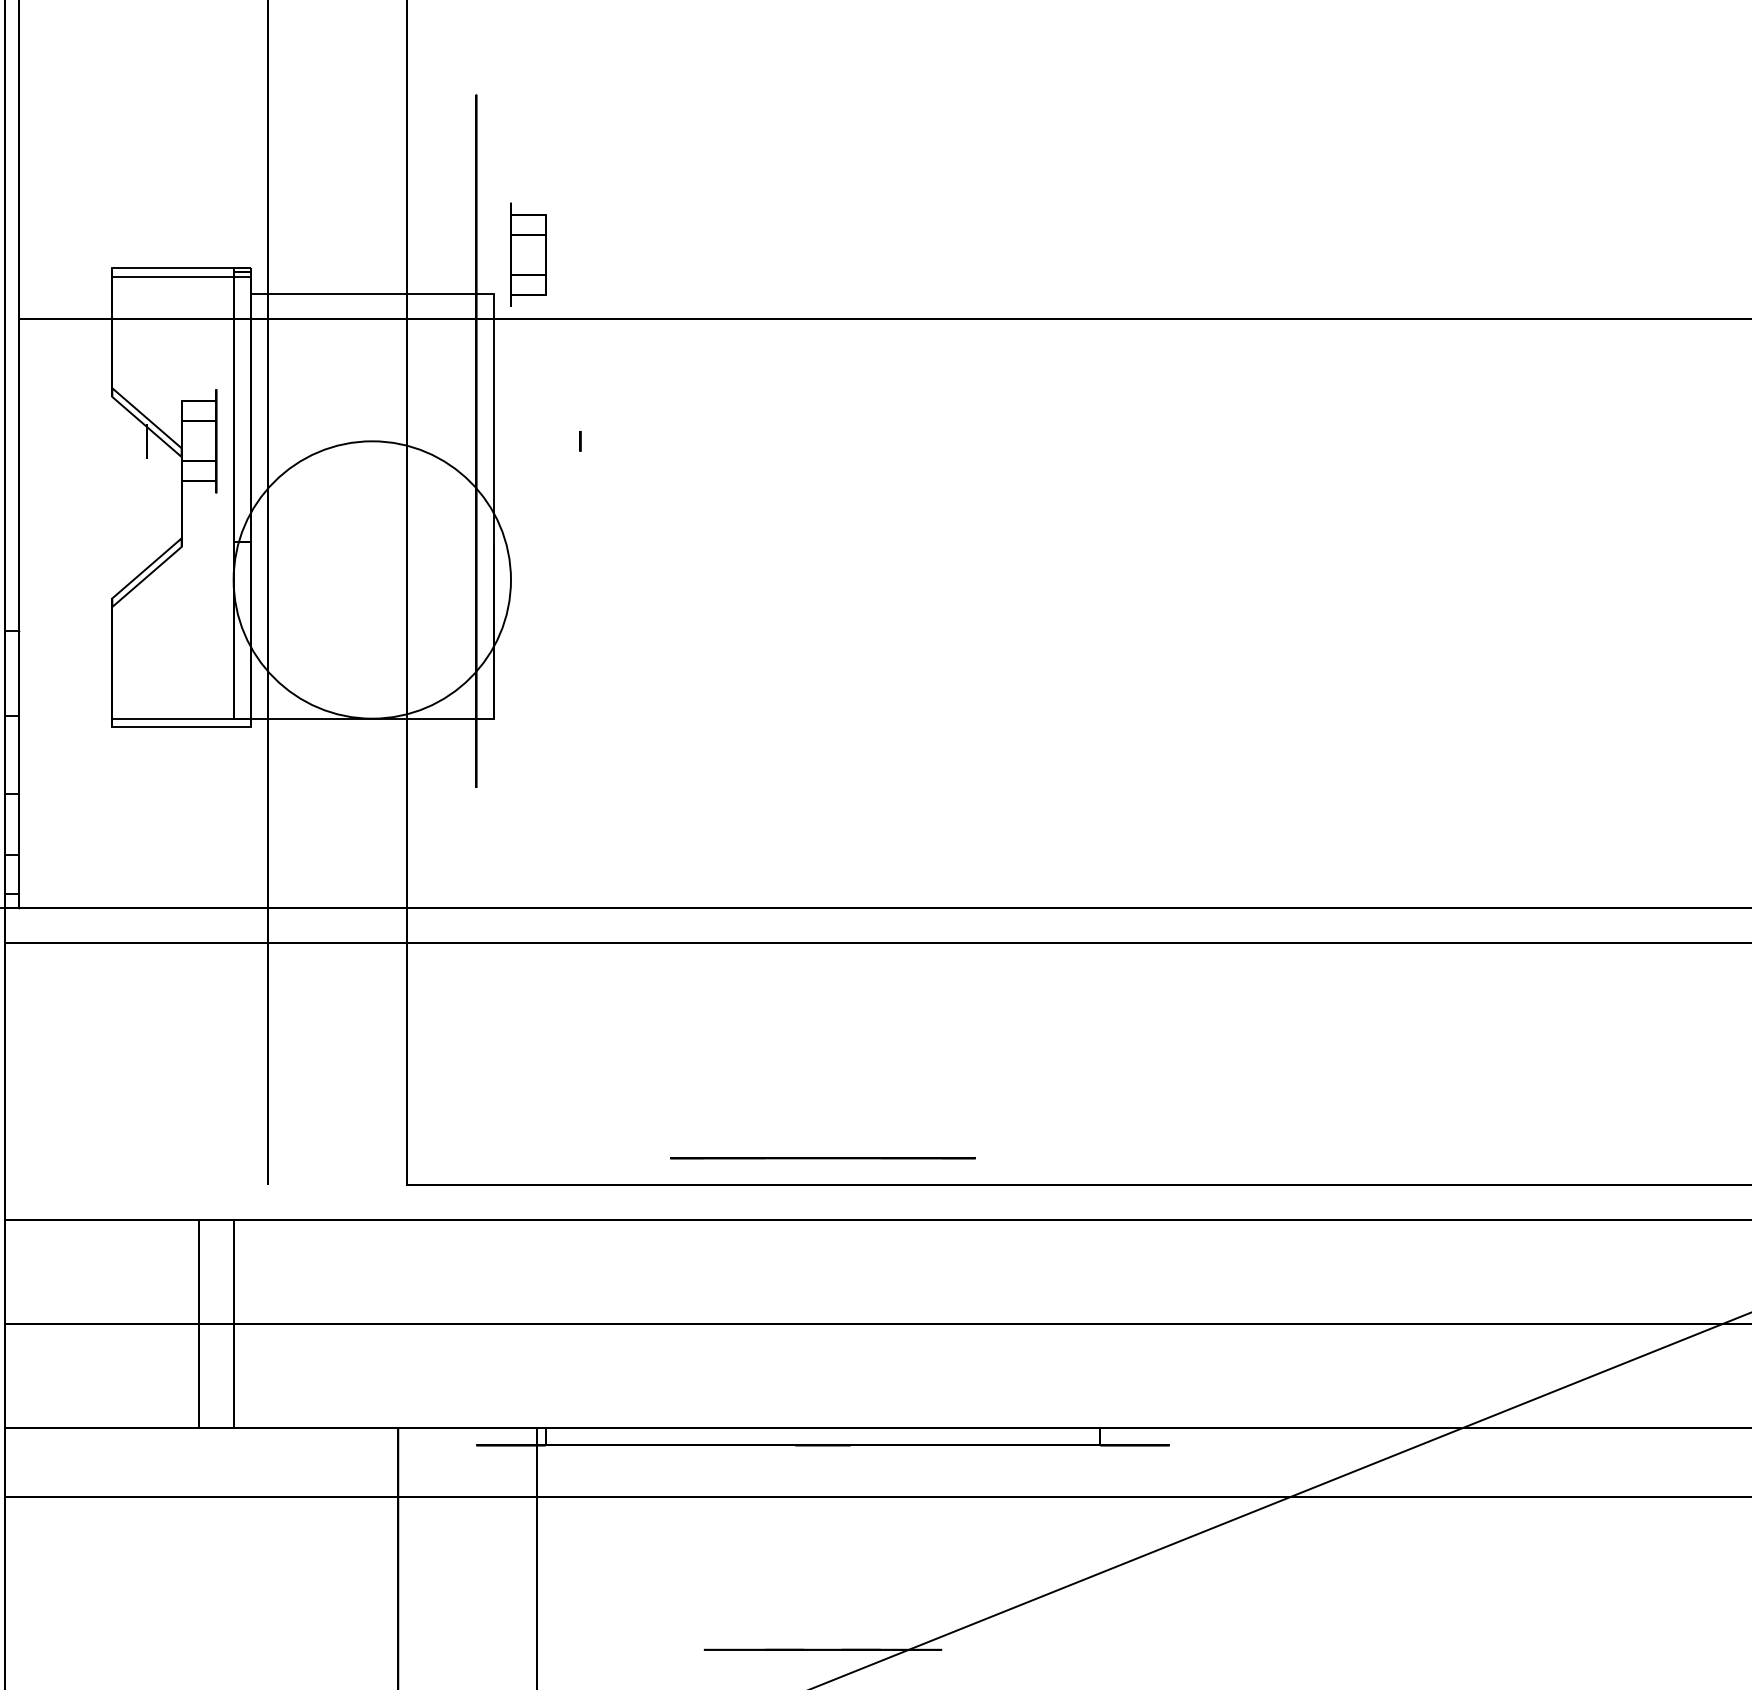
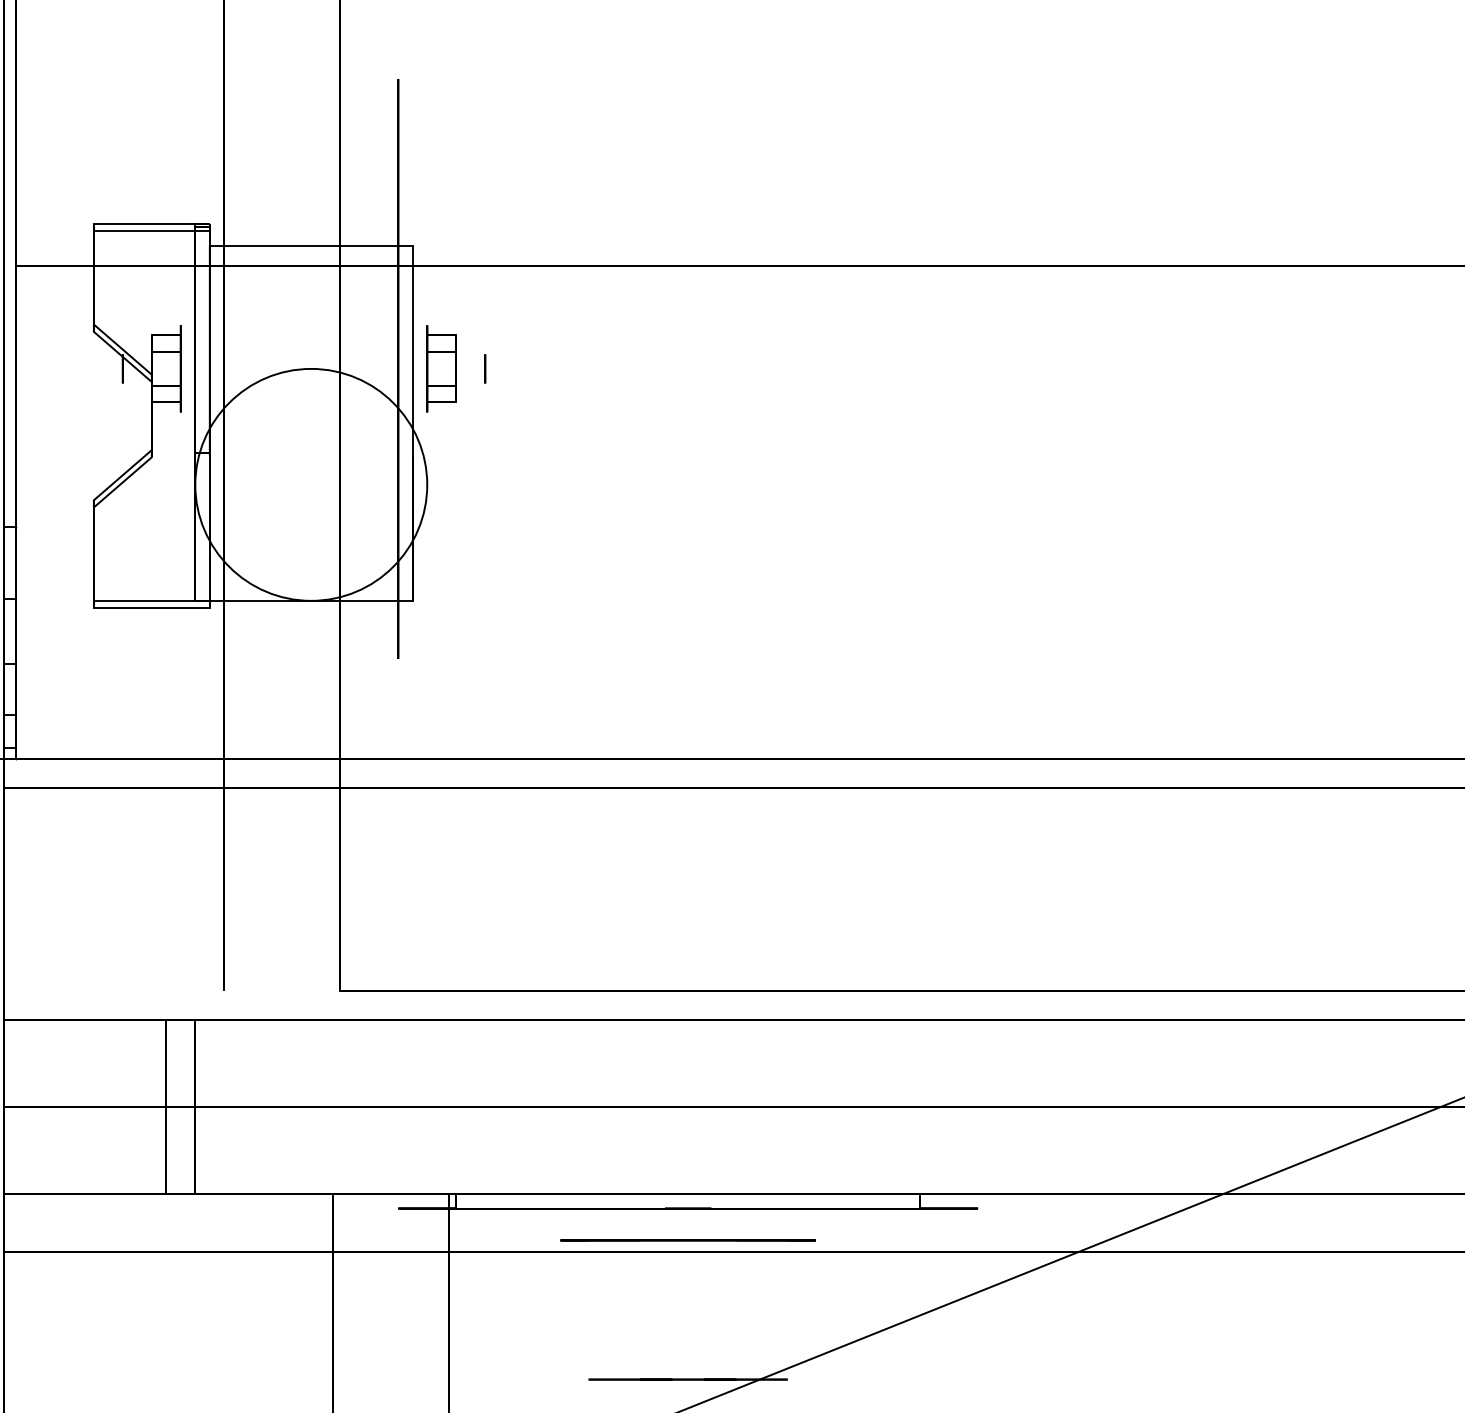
part: (528, 254) -> (441, 368), moved
circle: (580, 440) -> (485, 368), size x1.67
line: (822, 1158) -> (687, 1240), moved

